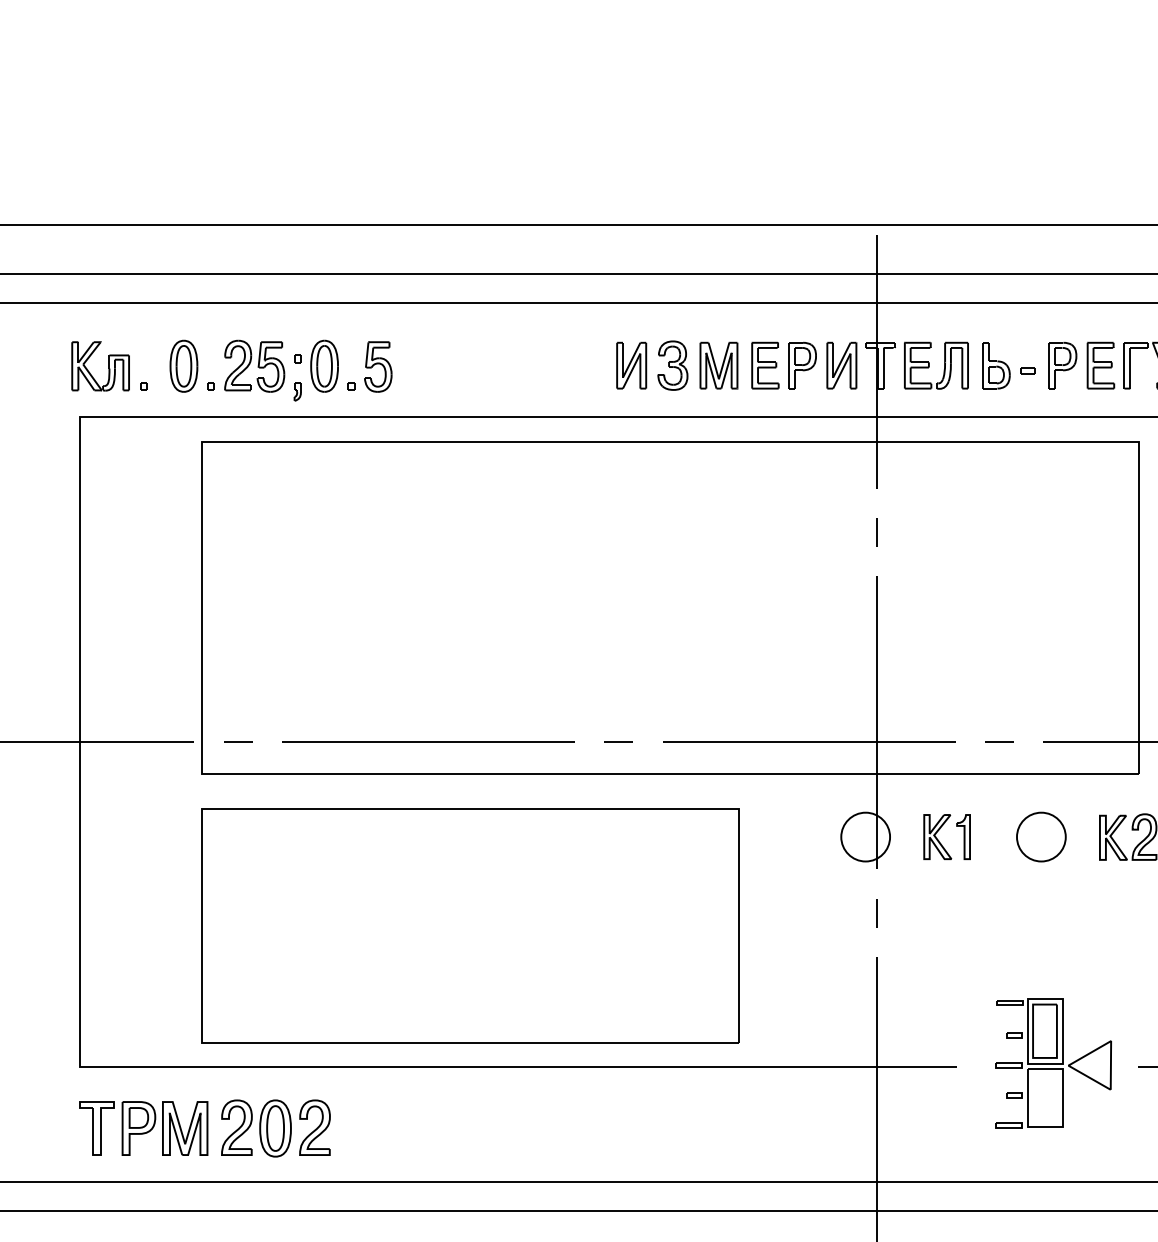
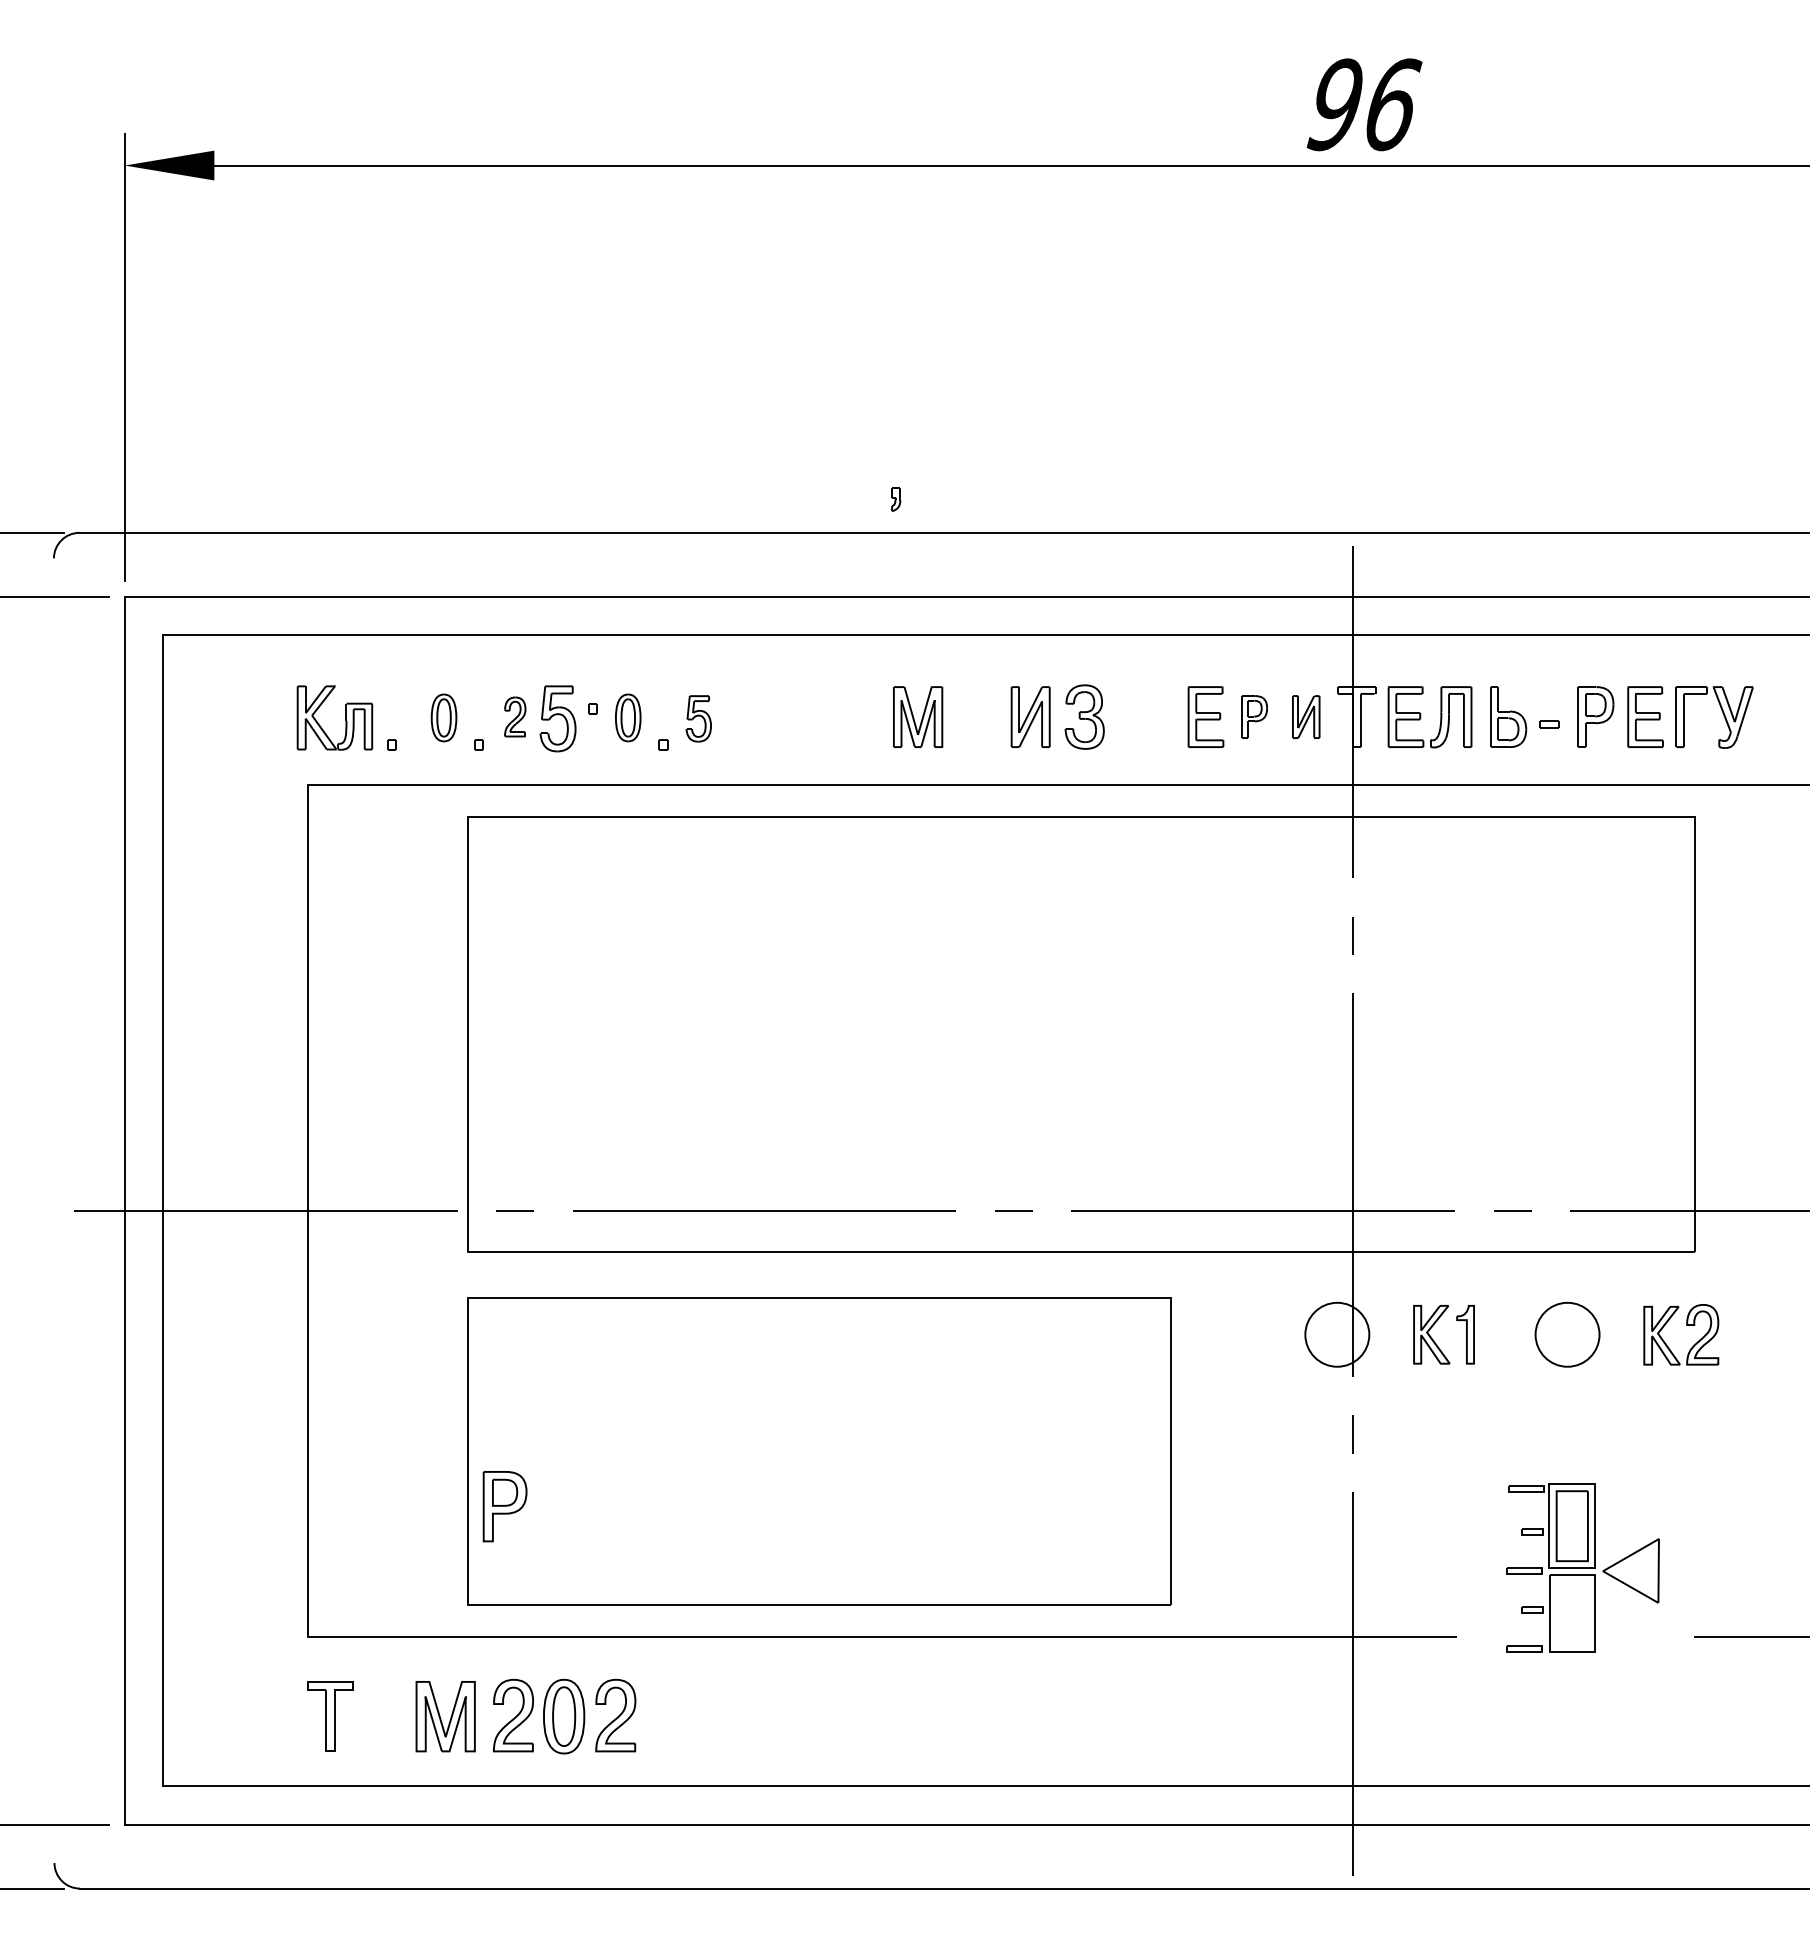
part: (183, 365) -> (443, 717), size x0.7
part: (238, 365) -> (515, 716), size x0.6
part: (323, 365) -> (627, 717), size x0.7
part: (719, 365) -> (918, 716), moved
part: (802, 365) -> (1254, 716), size x0.7
part: (842, 365) -> (1306, 716), size x0.7
part: (378, 366) -> (698, 718), size x0.7
part: (297, 391) -> (896, 499), moved
part: (1052, 1062) -> (1582, 1567), moved
part: (138, 1128) -> (504, 1506), moved

